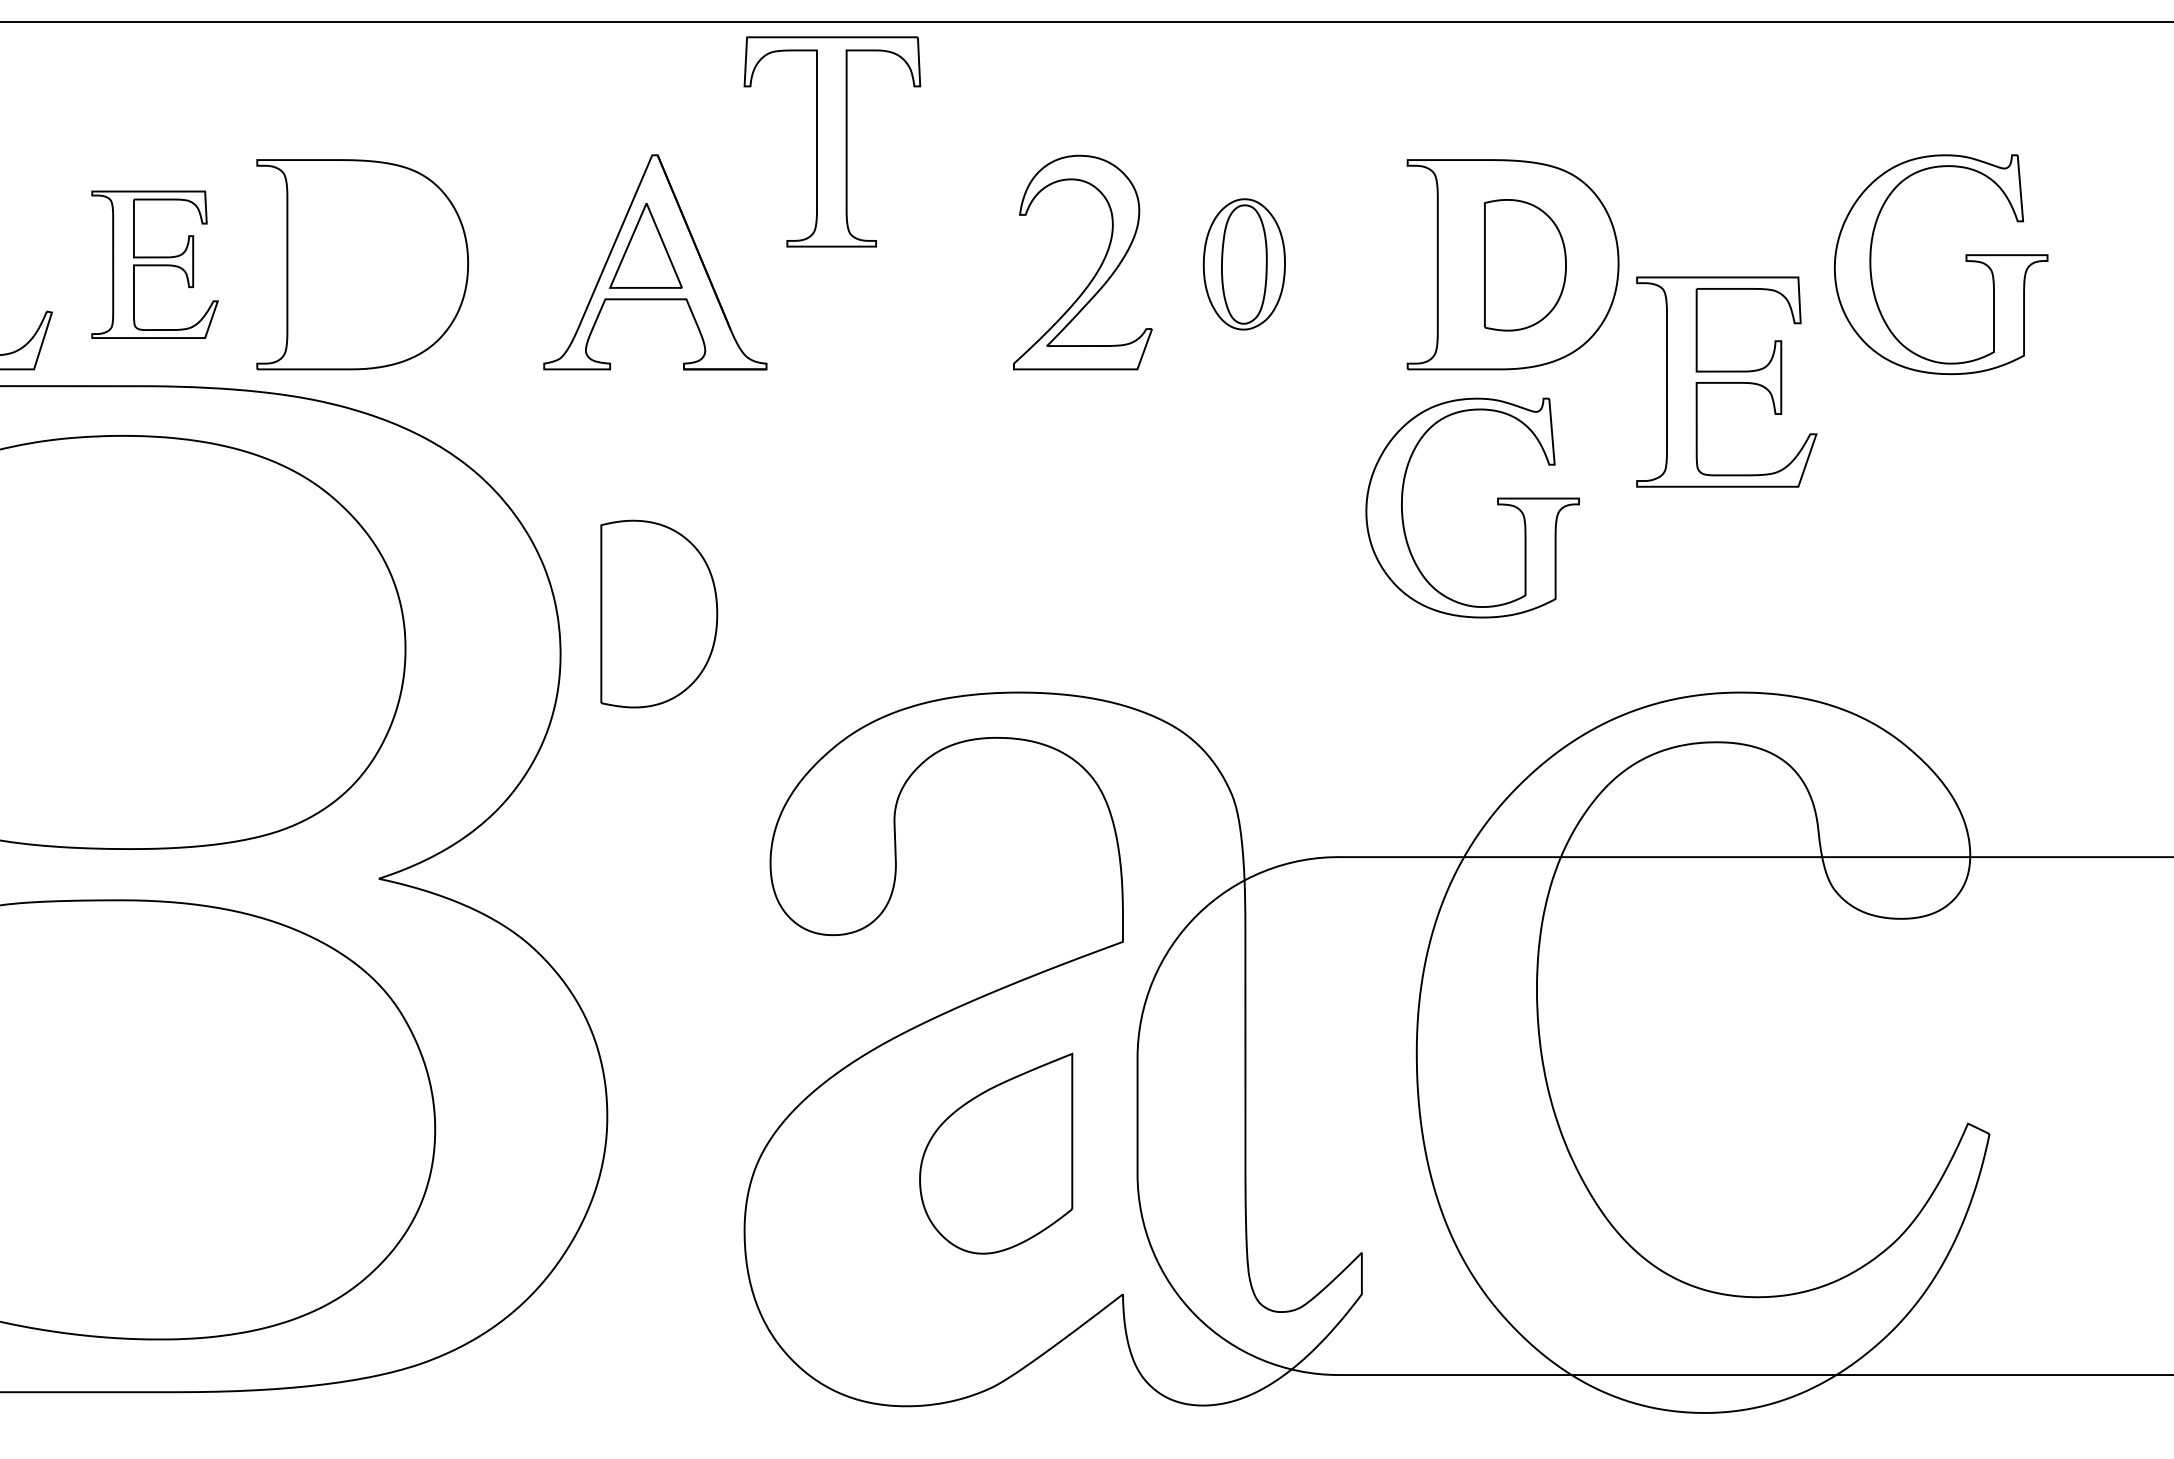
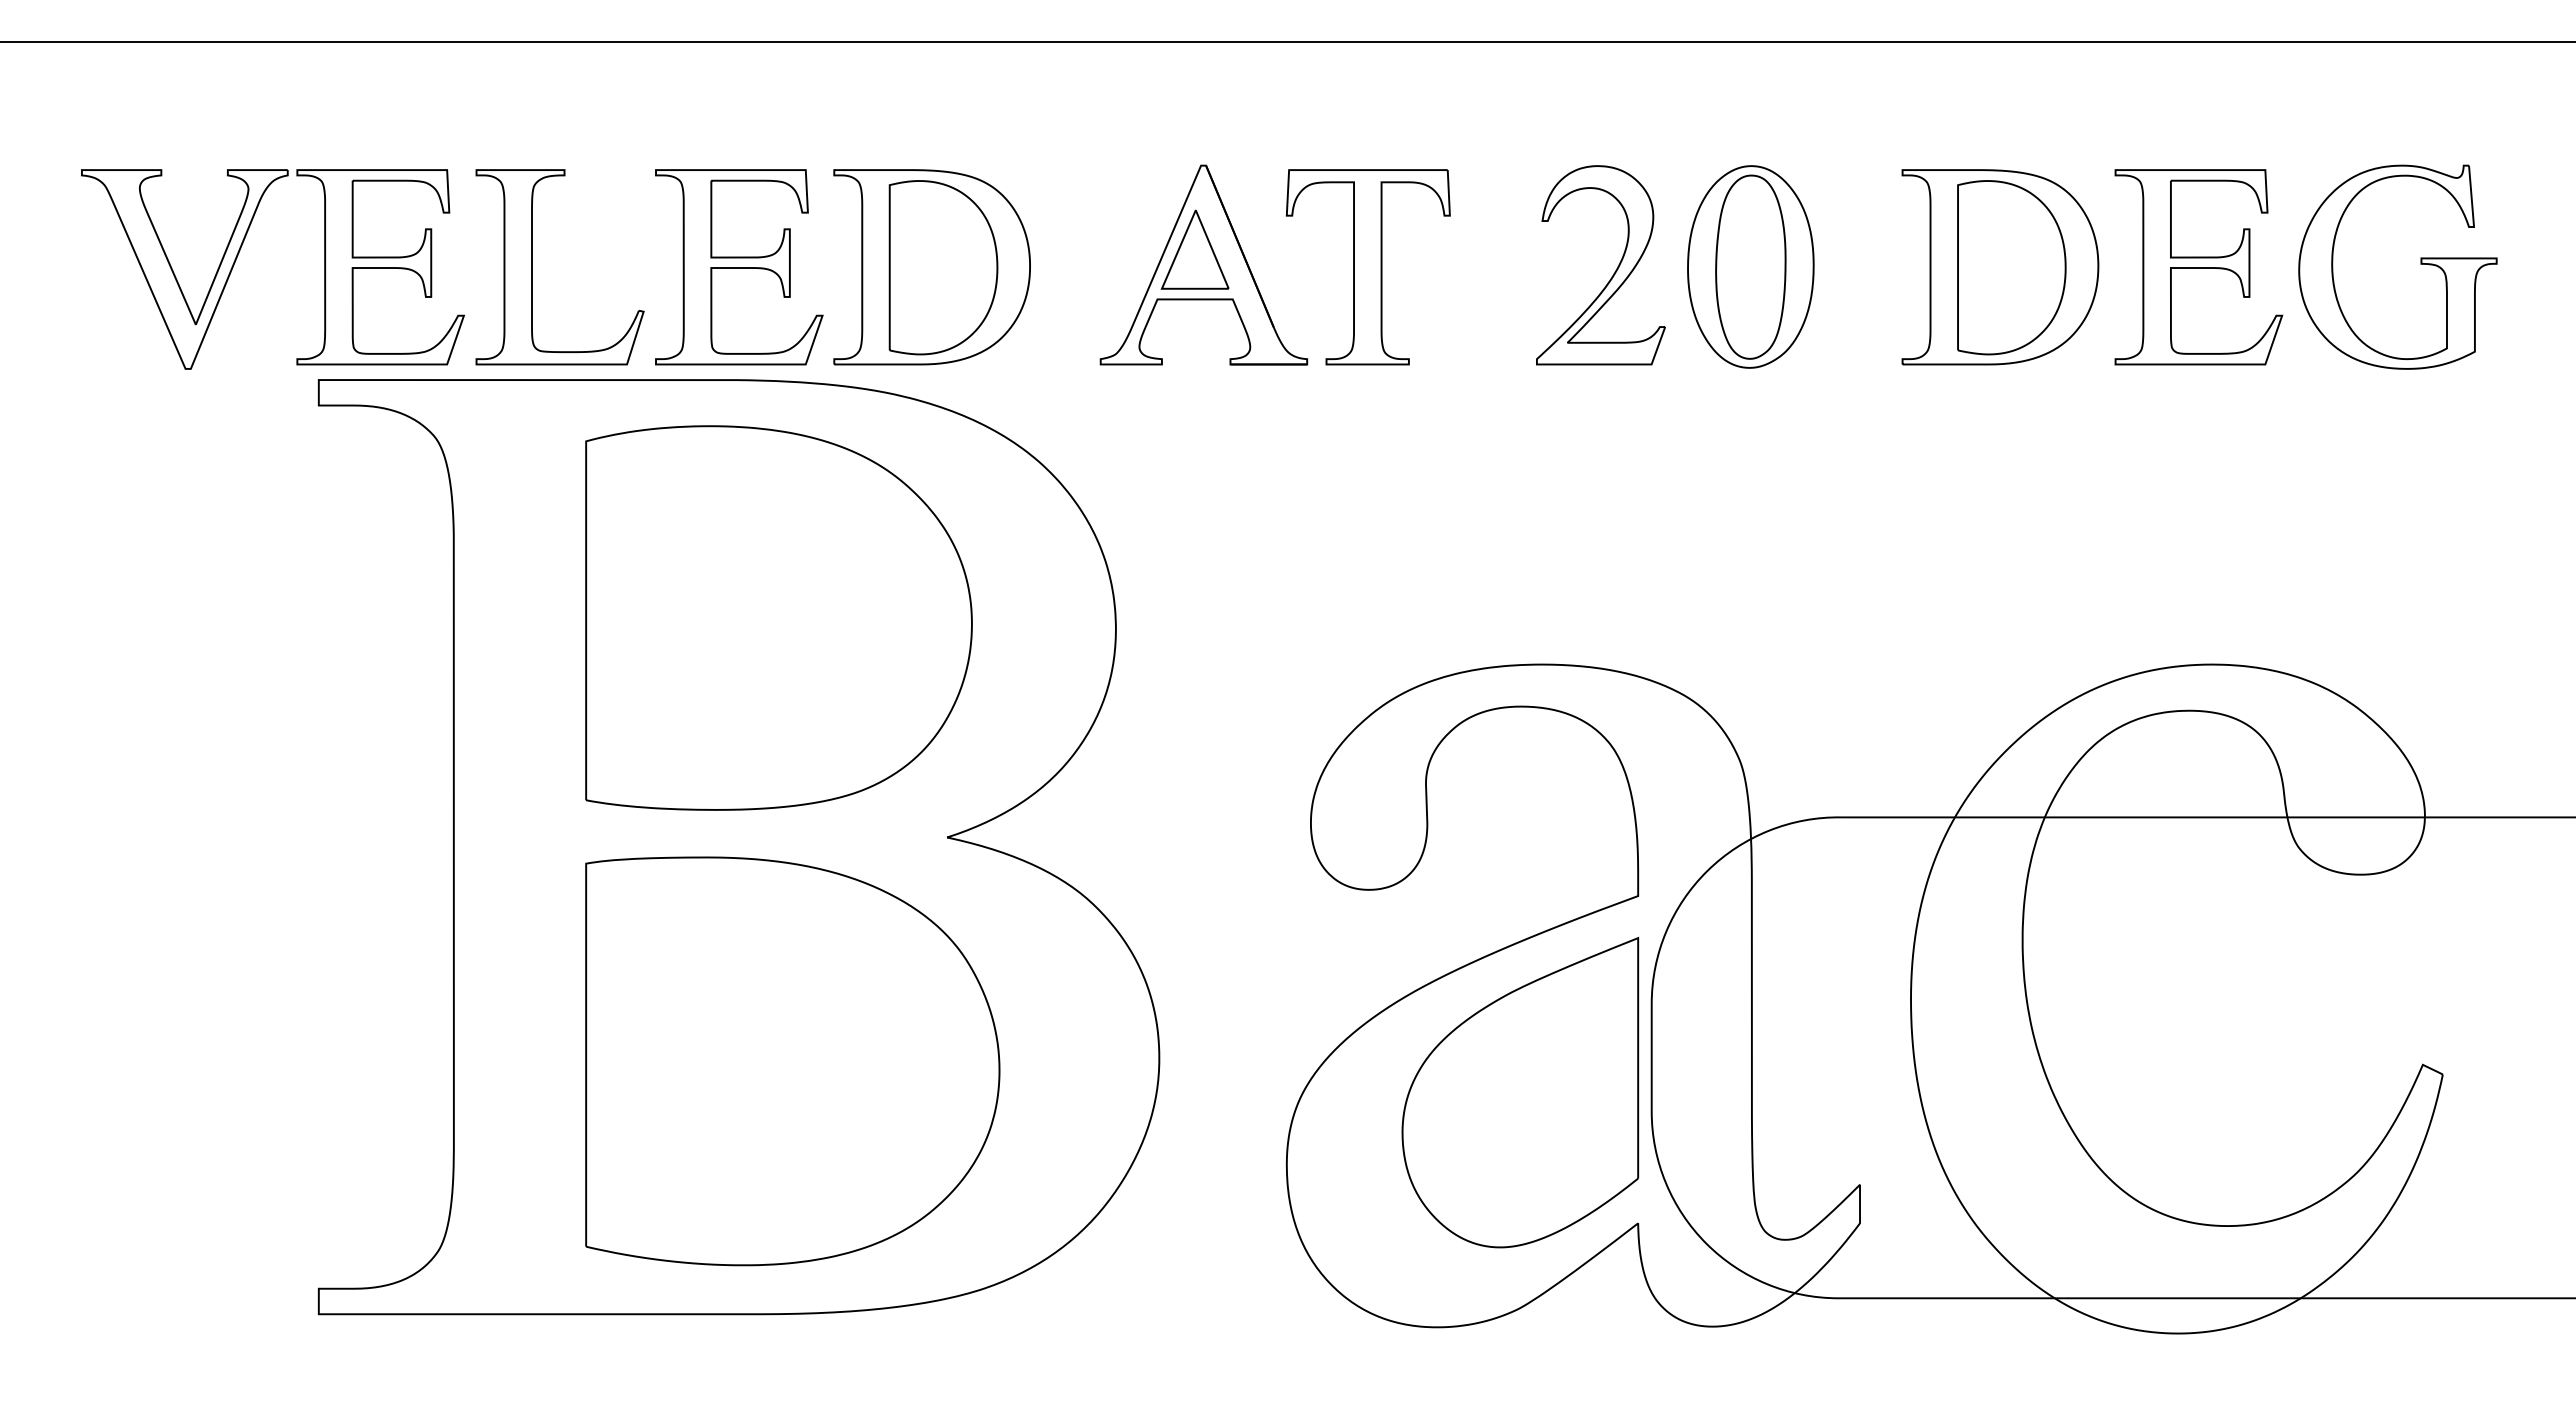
part: (831, 142) -> (1367, 267), moved
part: (1243, 263) -> (1750, 266), size x1.67
part: (155, 264) -> (739, 267), size x1.43
part: (1525, 264) -> (2011, 267), size x1.43
part: (1726, 382) -> (2198, 267), moved
part: (1497, 505) -> (1985, 490), removed
part: (659, 613) -> (943, 267), moved
part: (996, 1153) -> (1520, 1092), size x1.67

